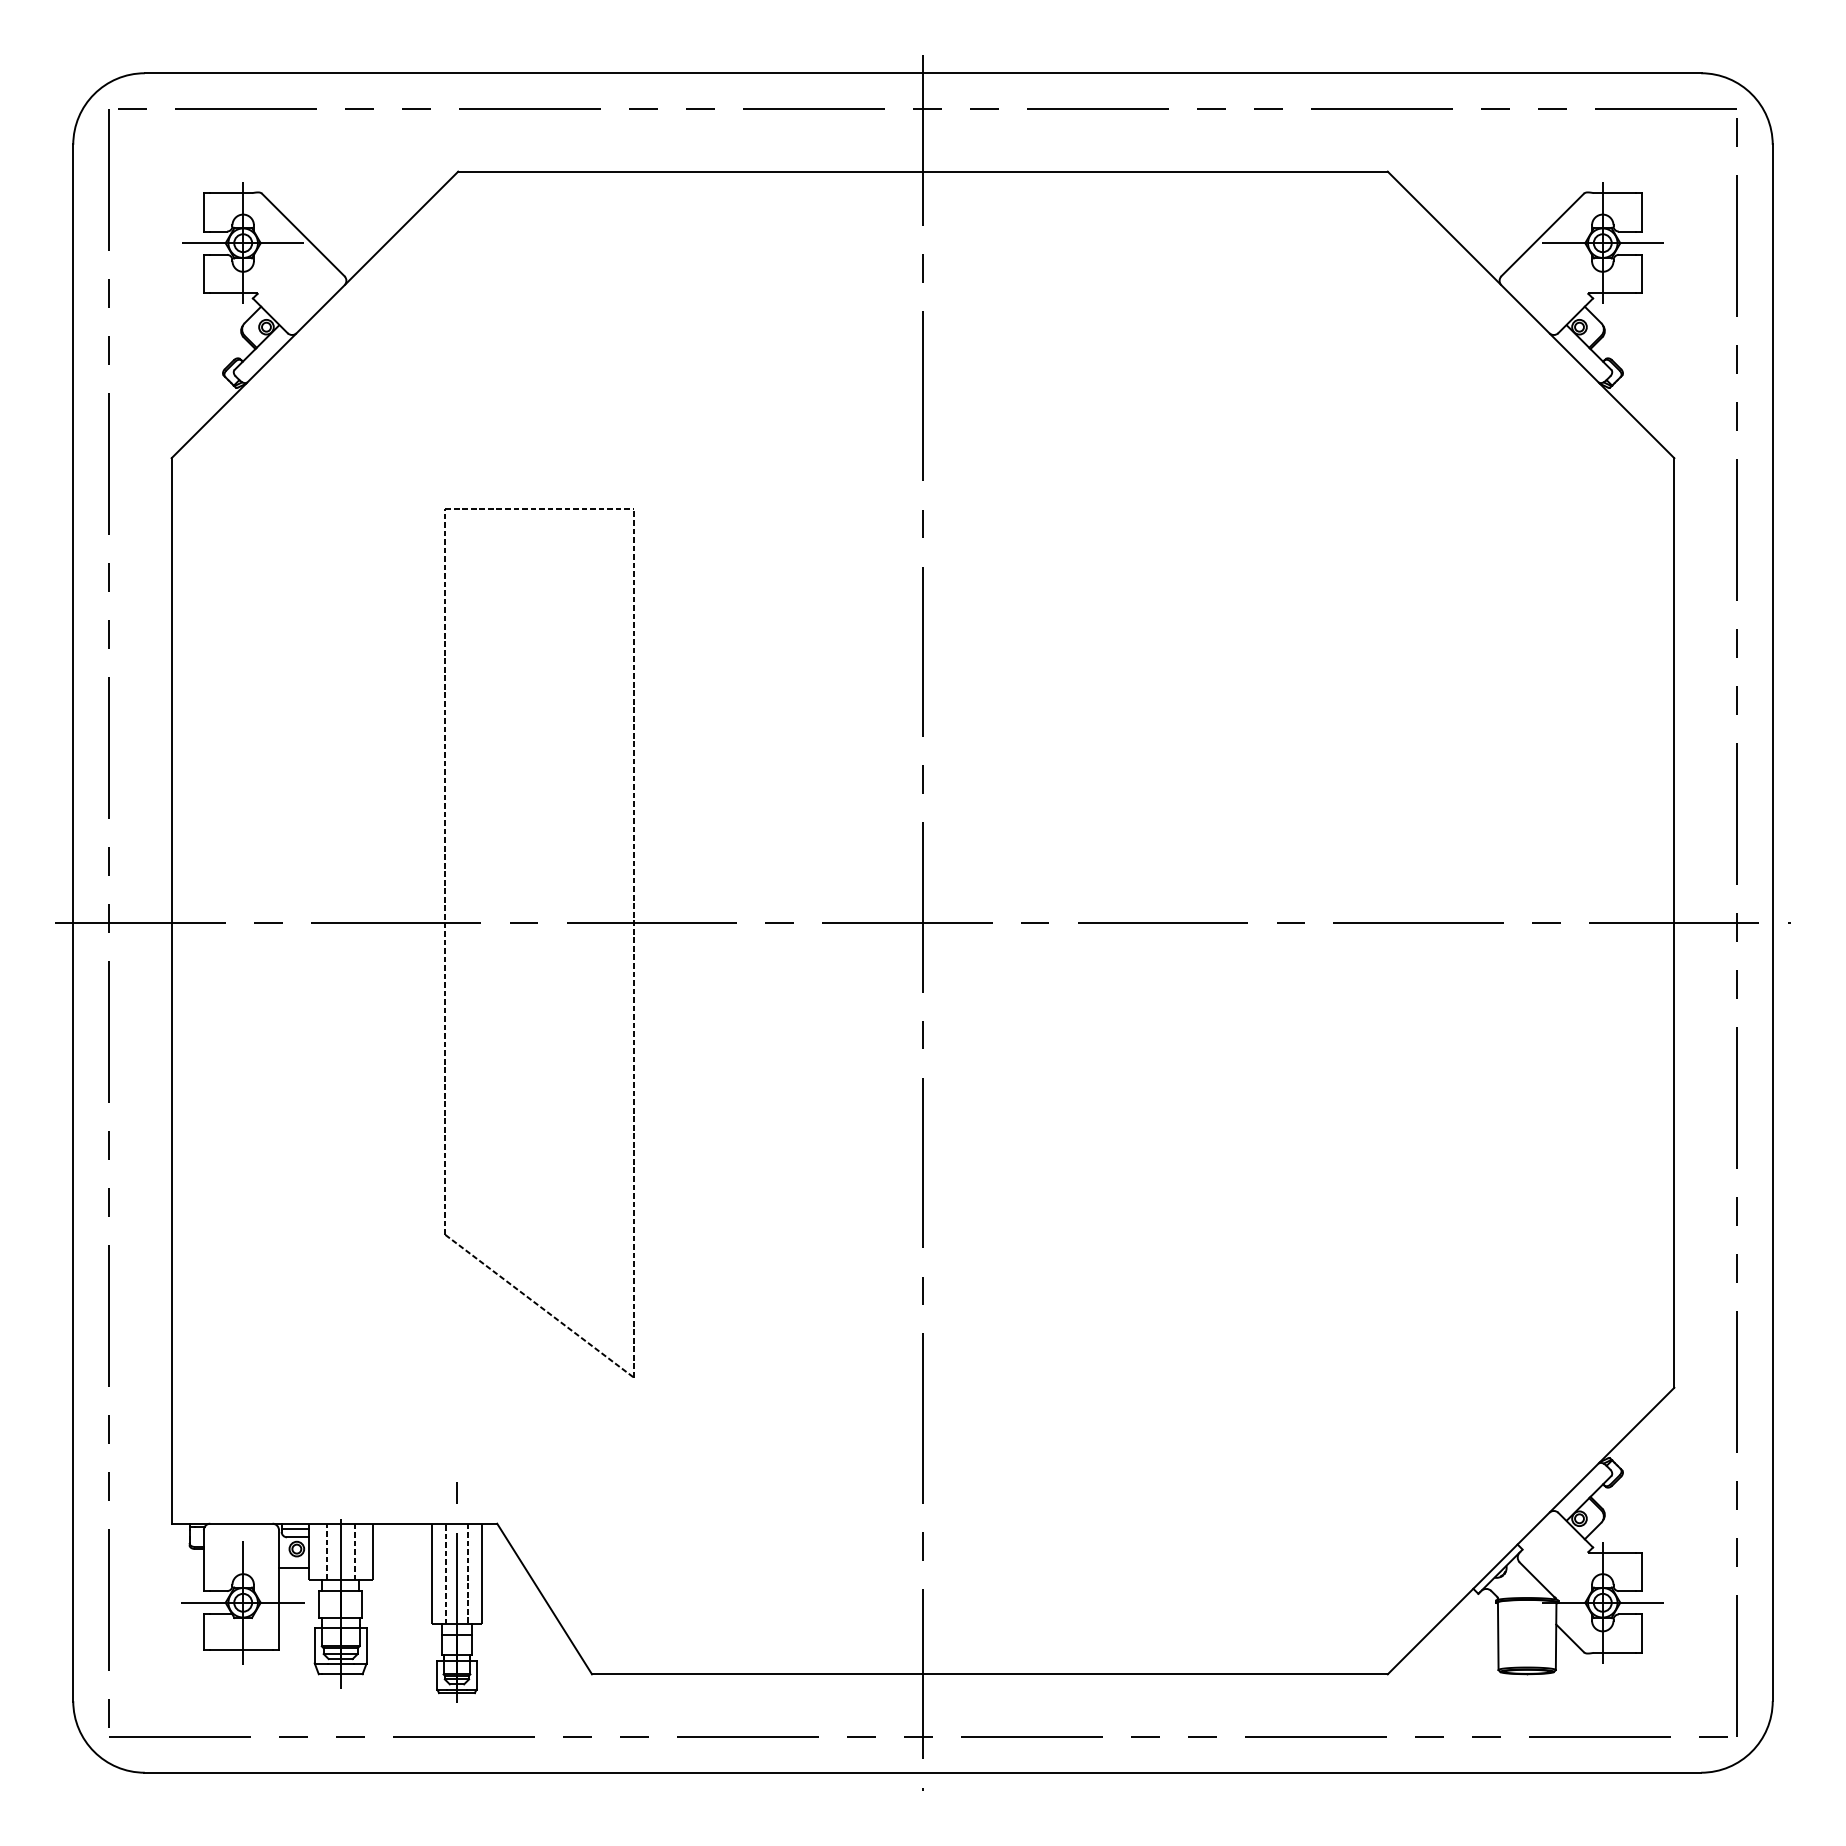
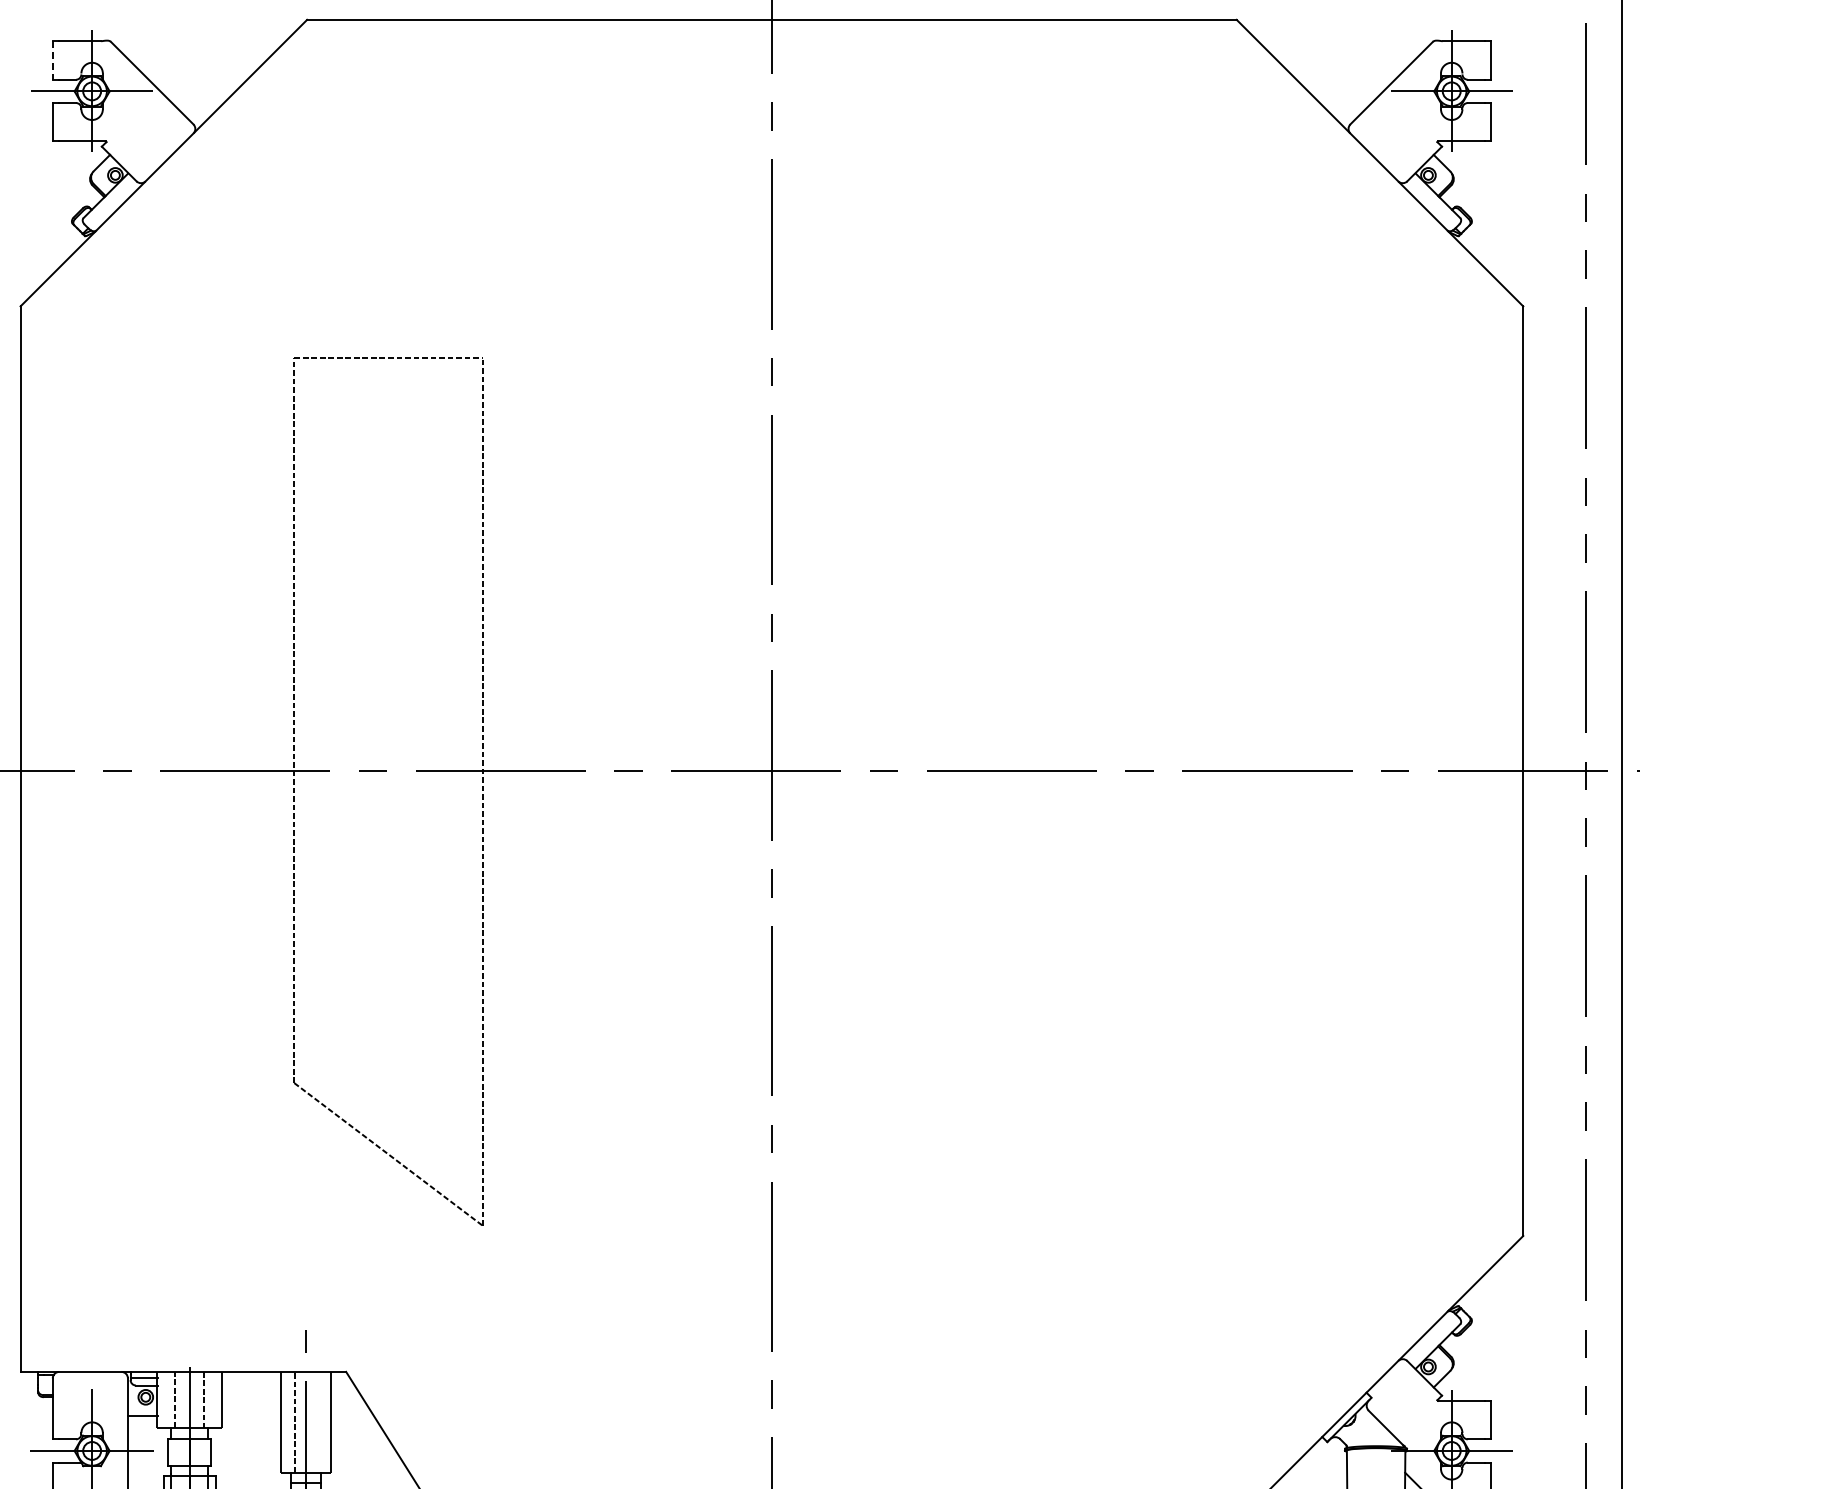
line: (203, 212) -> (52, 60), solid -> dashed
line: (468, 1573) -> (317, 1421), removed

